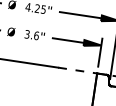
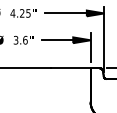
line: (78, 70) -> (71, 68), dashed -> solid

